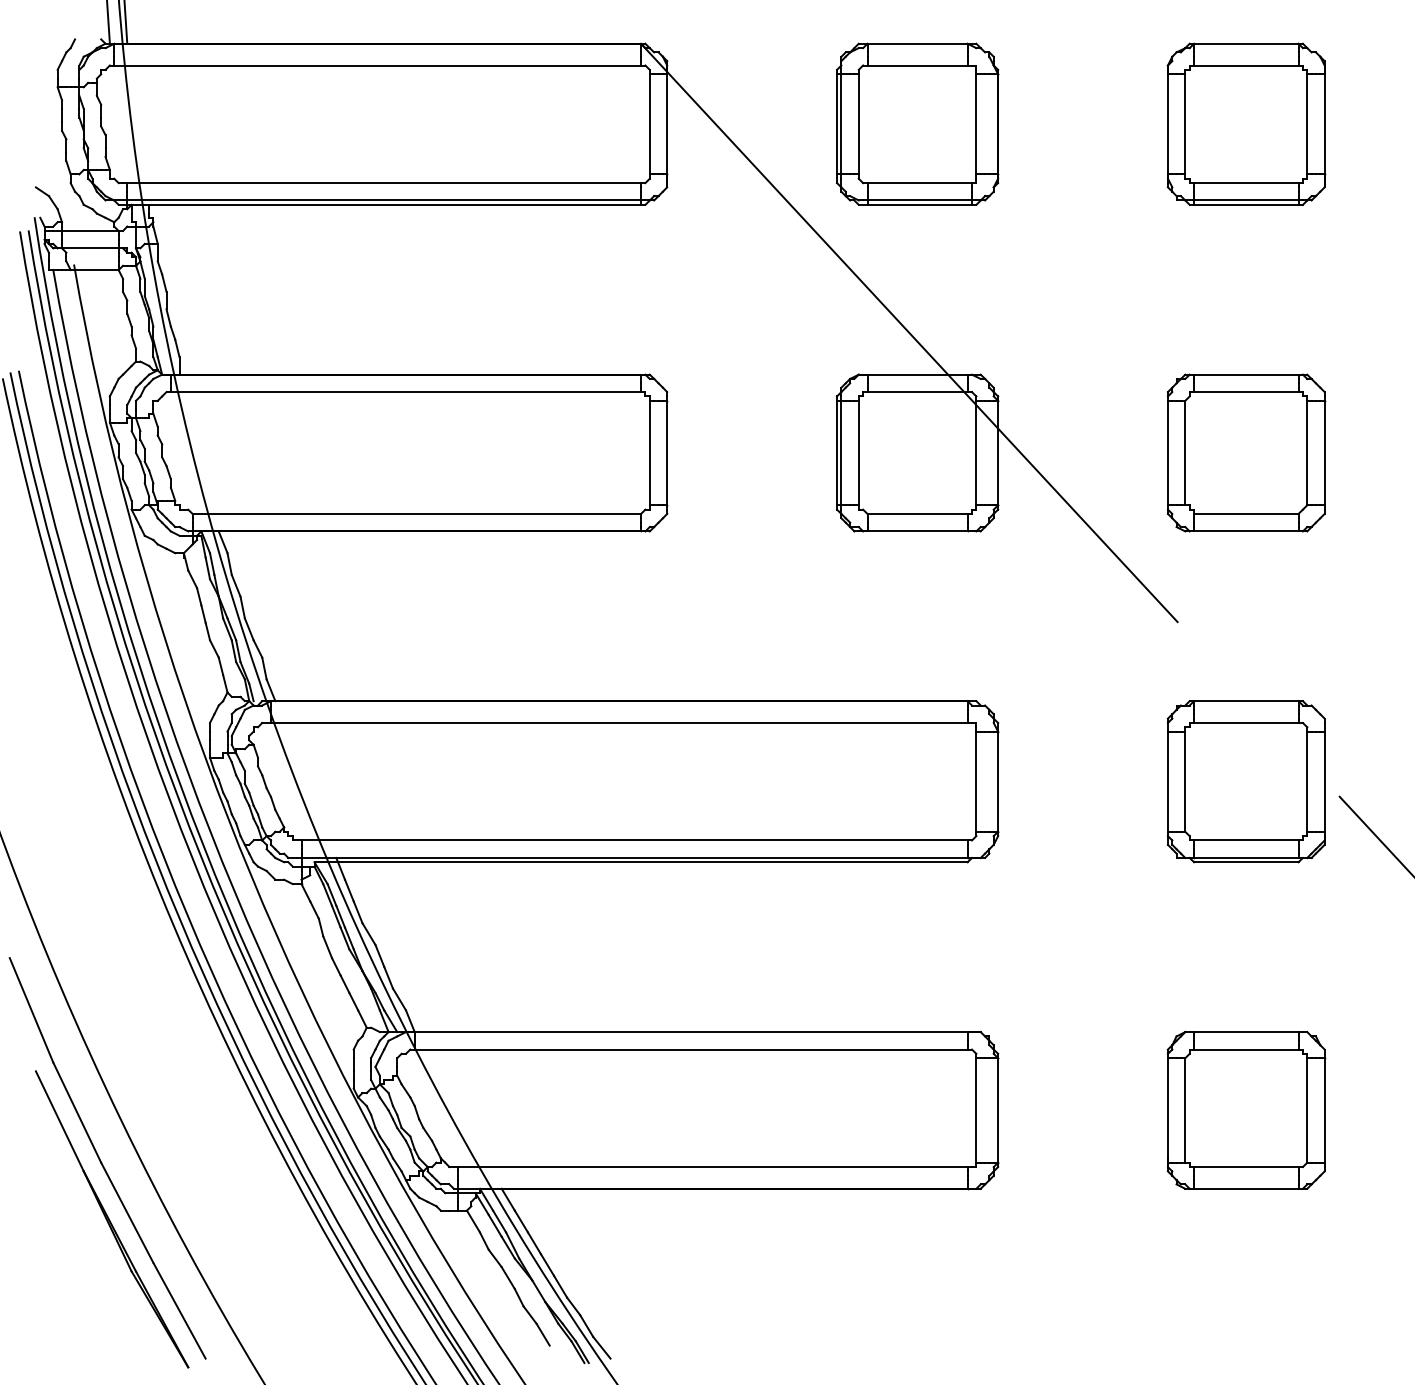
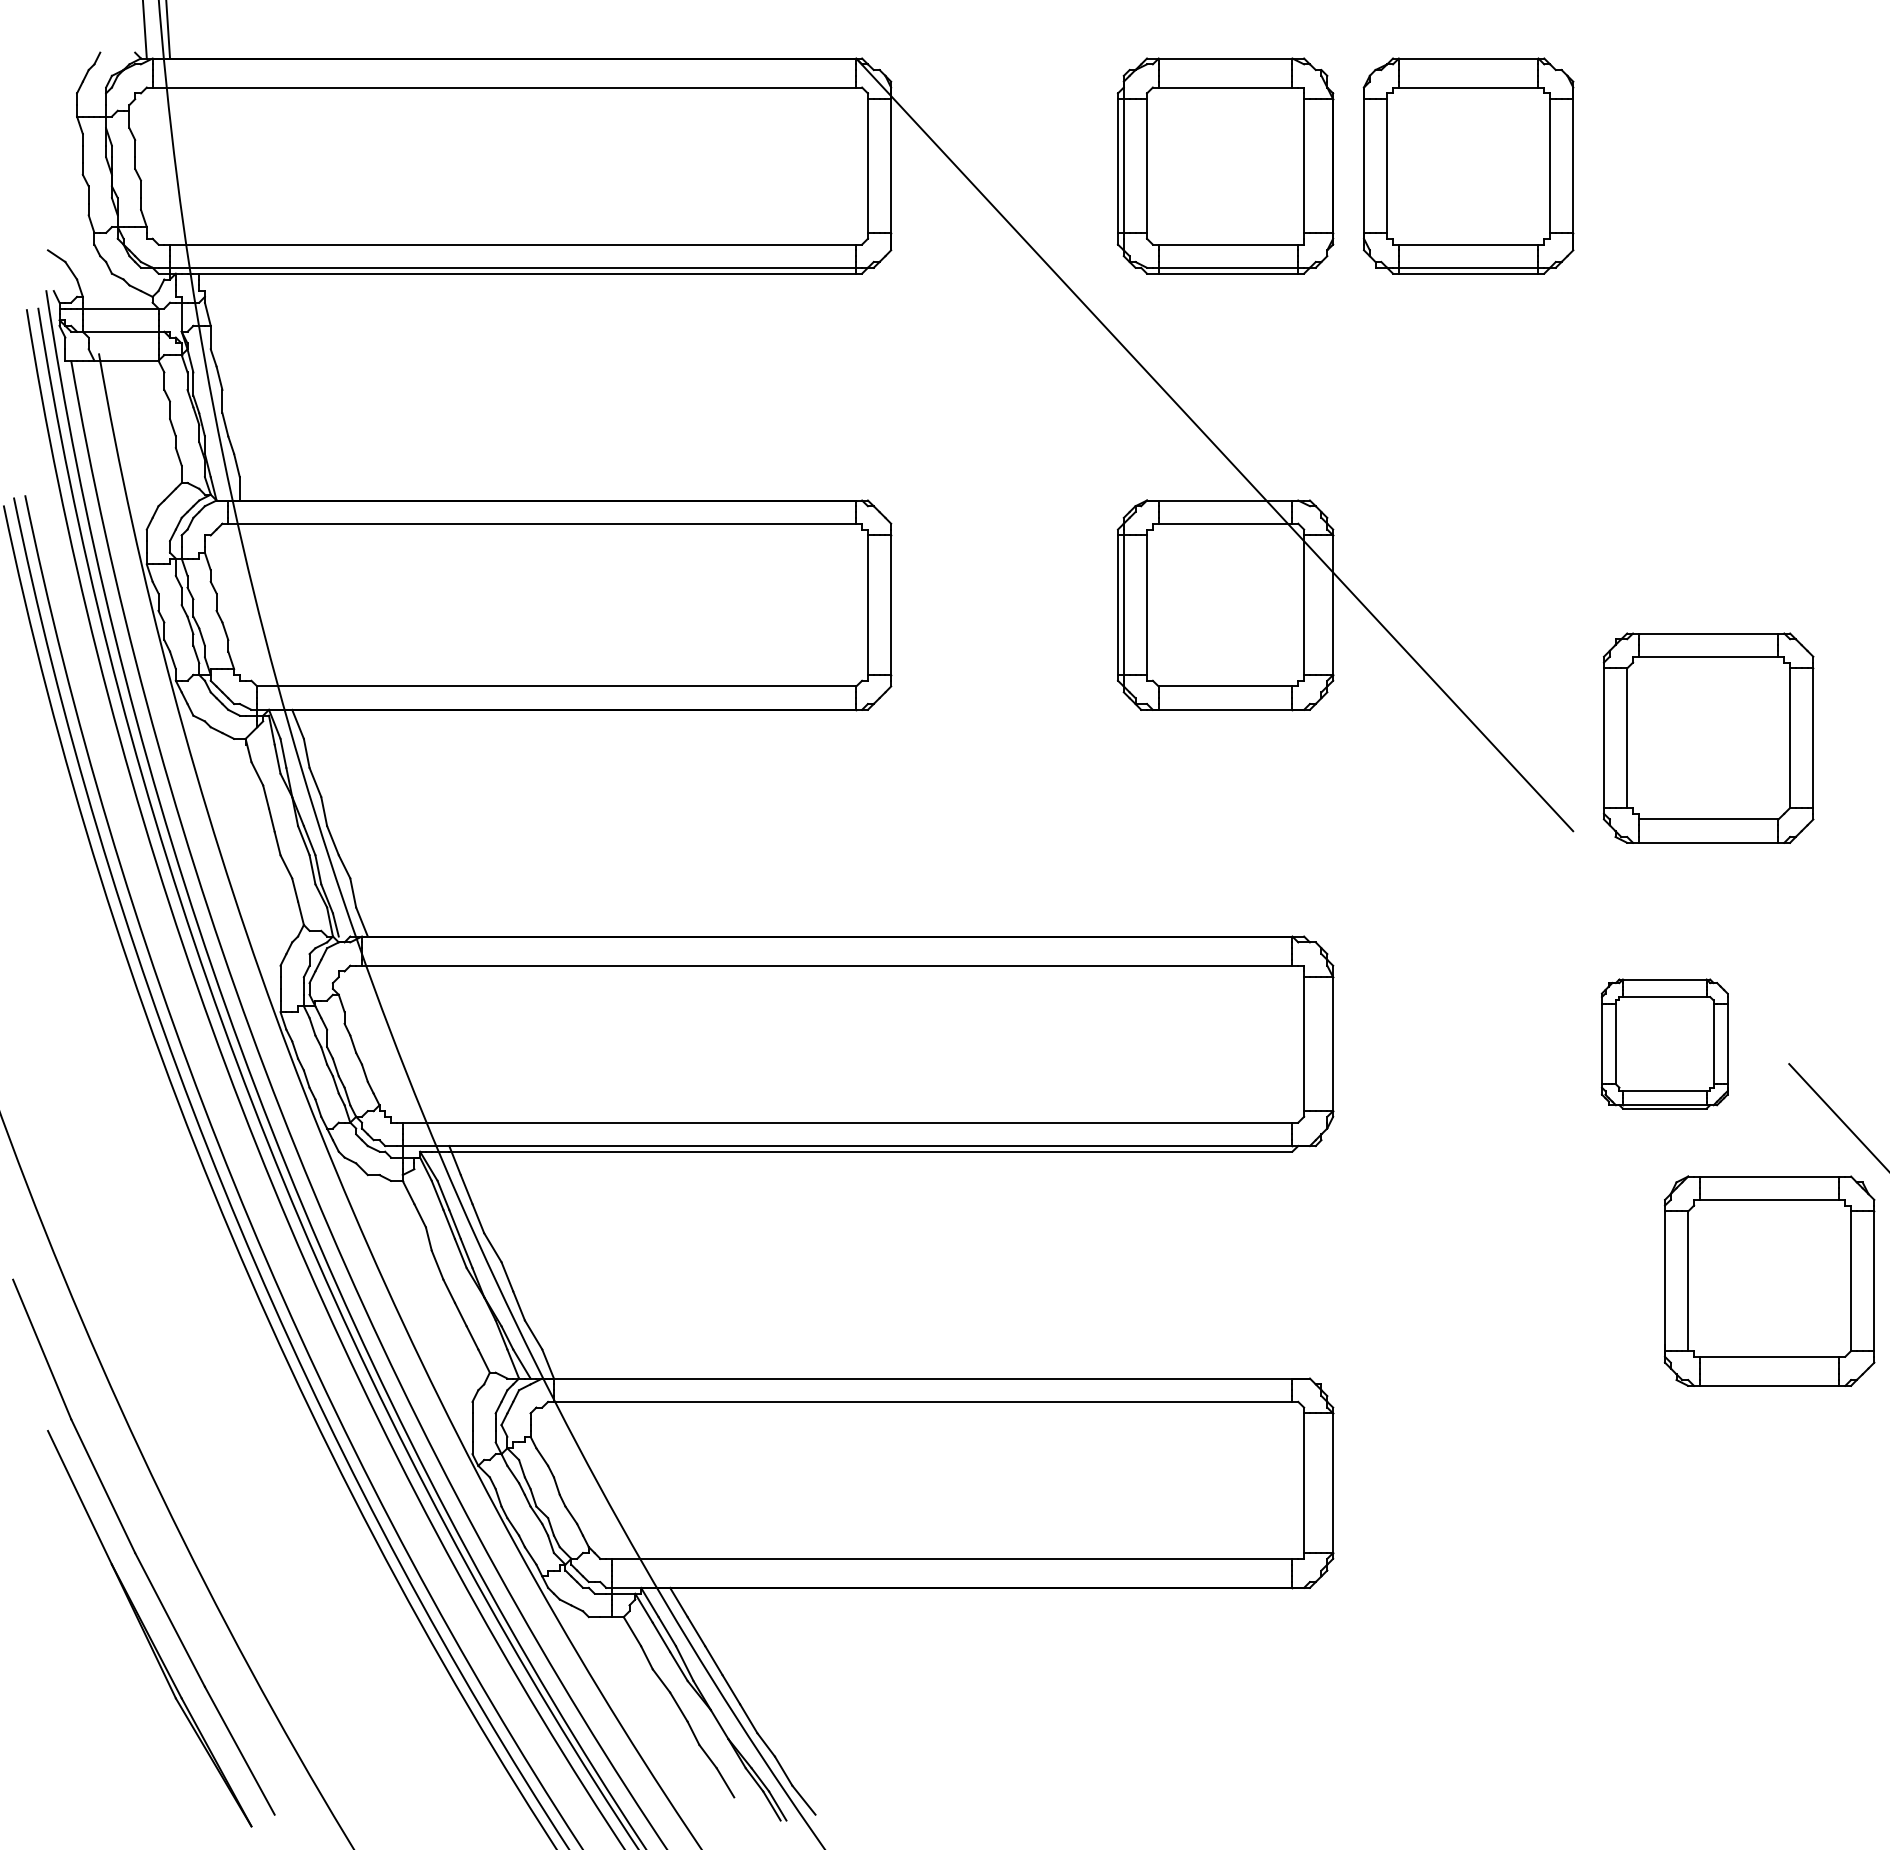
part: (1246, 123) -> (1468, 165), moved
part: (1246, 452) -> (1708, 737), moved
part: (1246, 781) -> (1664, 1043), size x0.6
part: (1246, 1109) -> (1769, 1280), moved

